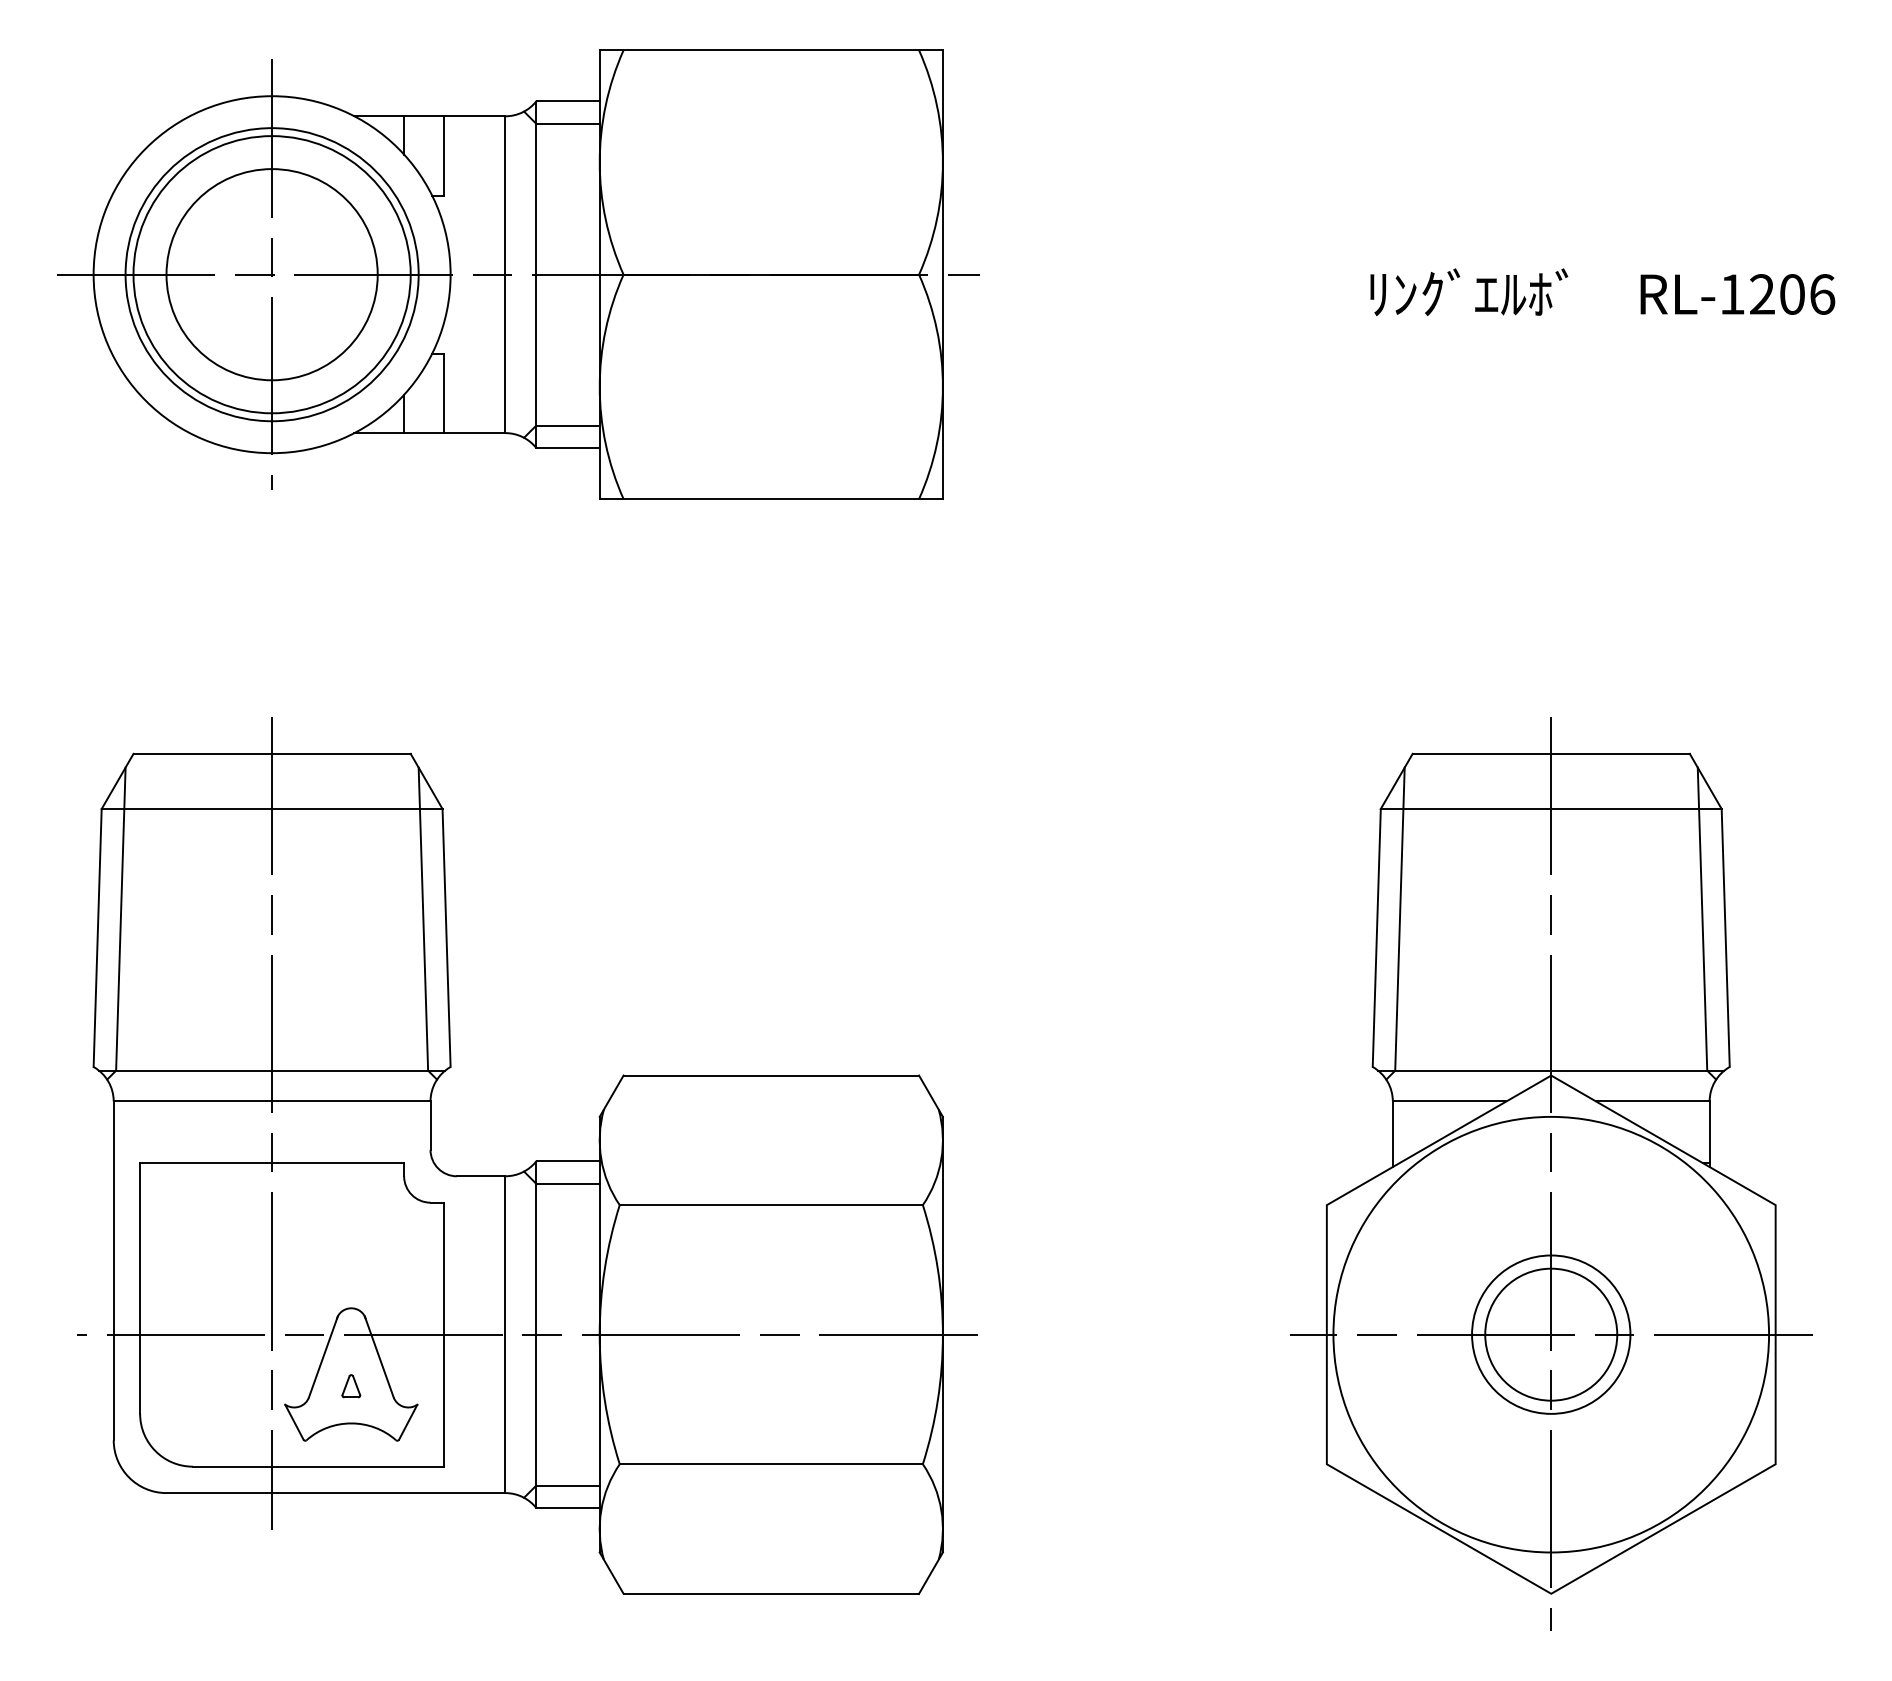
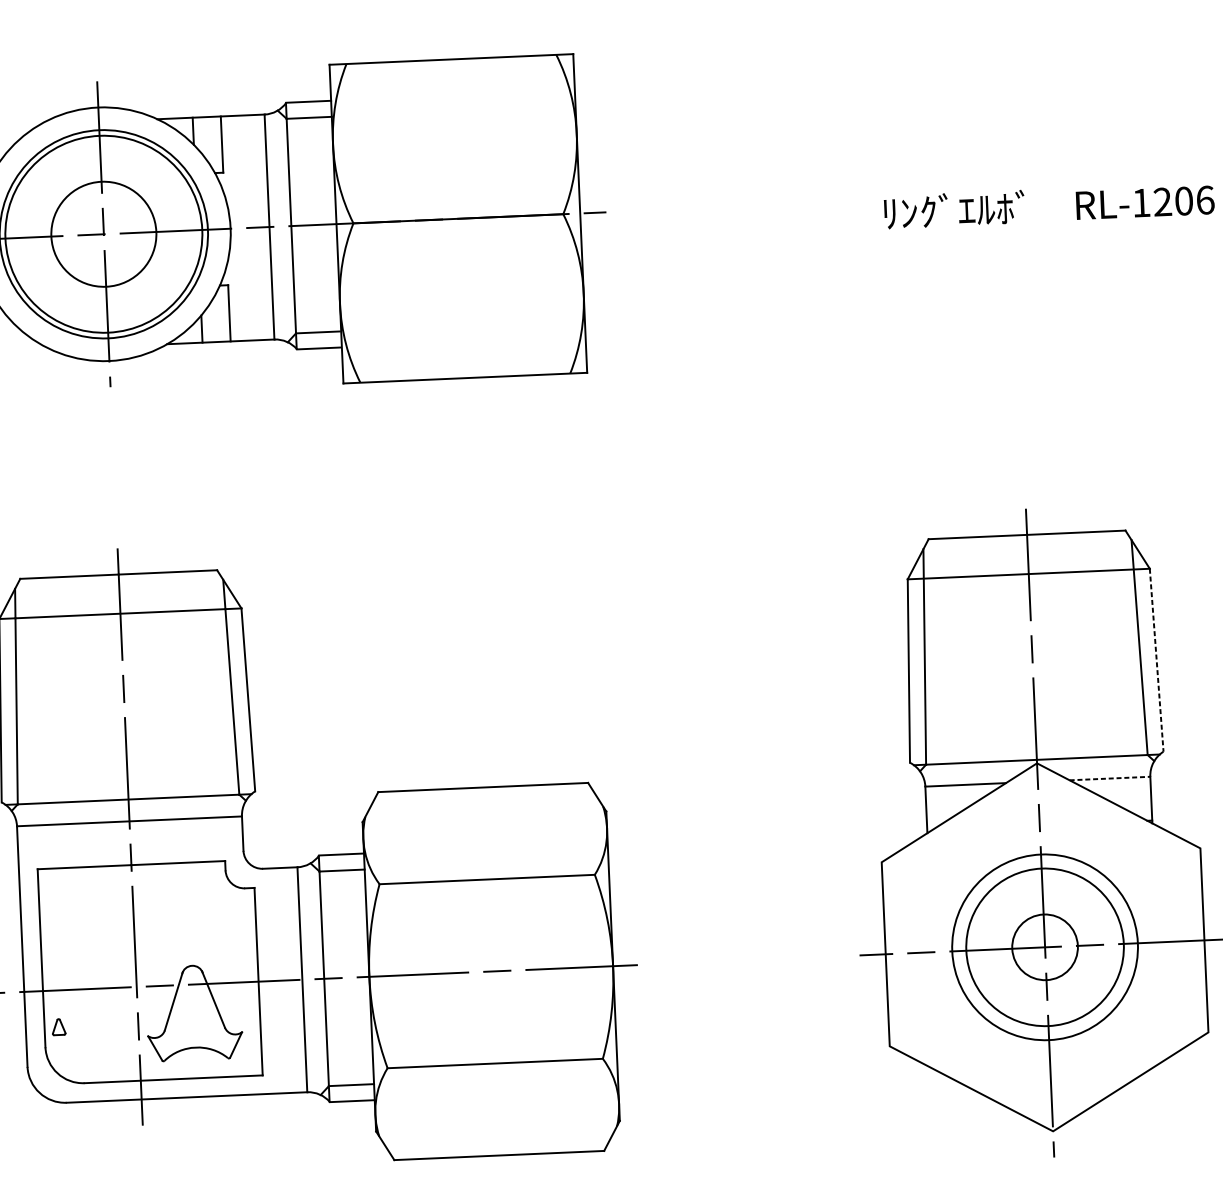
circle: (271, 274) -> (103, 234), size x0.7
line: (1725, 938) -> (1156, 660), solid -> dashed
line: (1652, 1101) -> (1109, 778), solid -> dashed
circle: (1551, 1334) -> (1045, 947), size x0.6
circle: (1551, 1334) -> (1045, 947), size x0.7
circle: (1551, 1334) -> (1045, 947), size x1.4
part: (351, 1386) -> (59, 1027), moved

